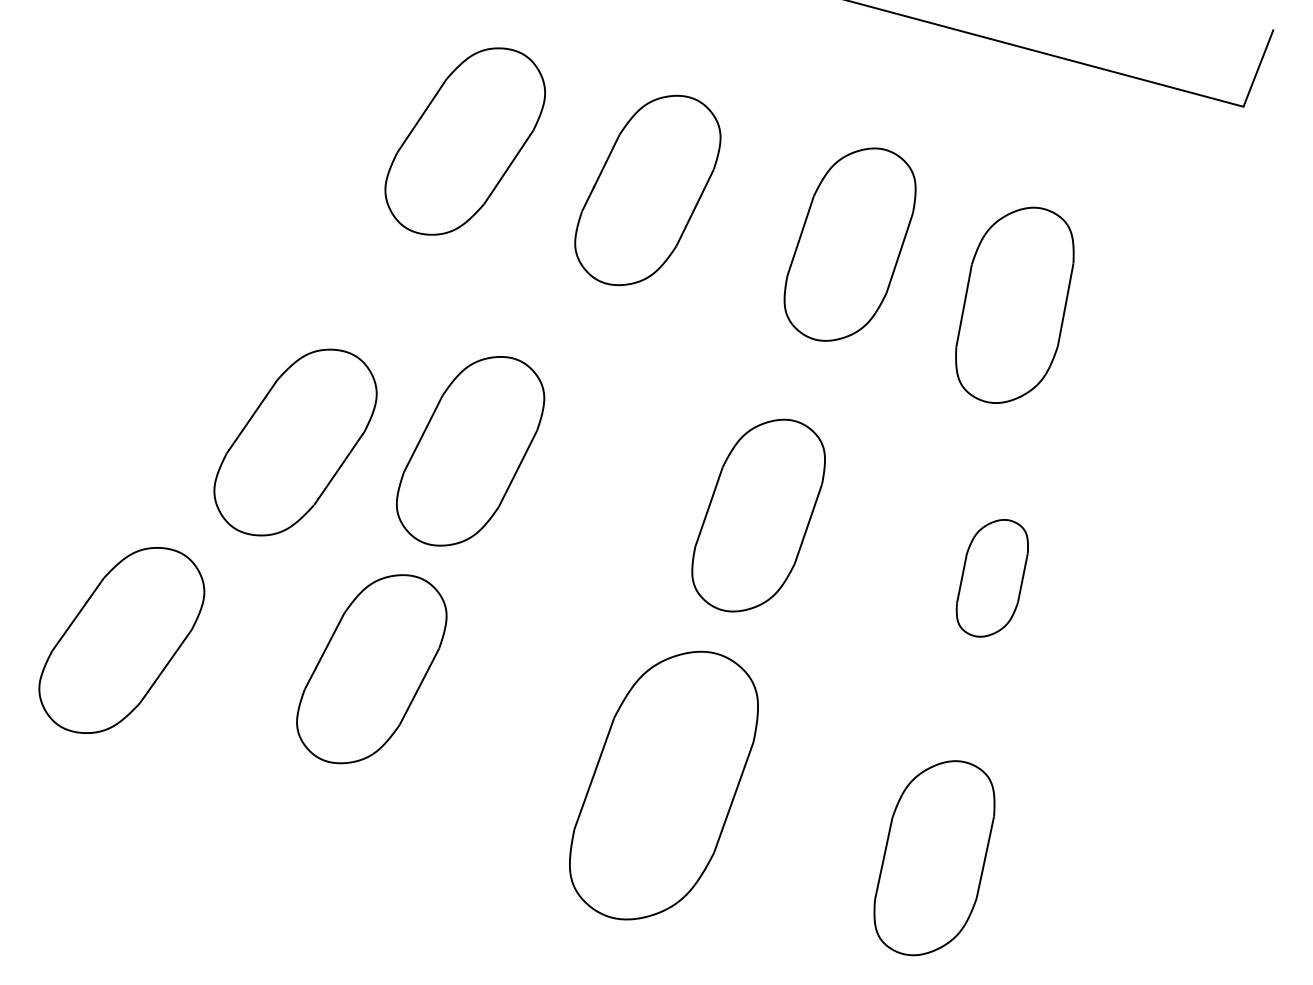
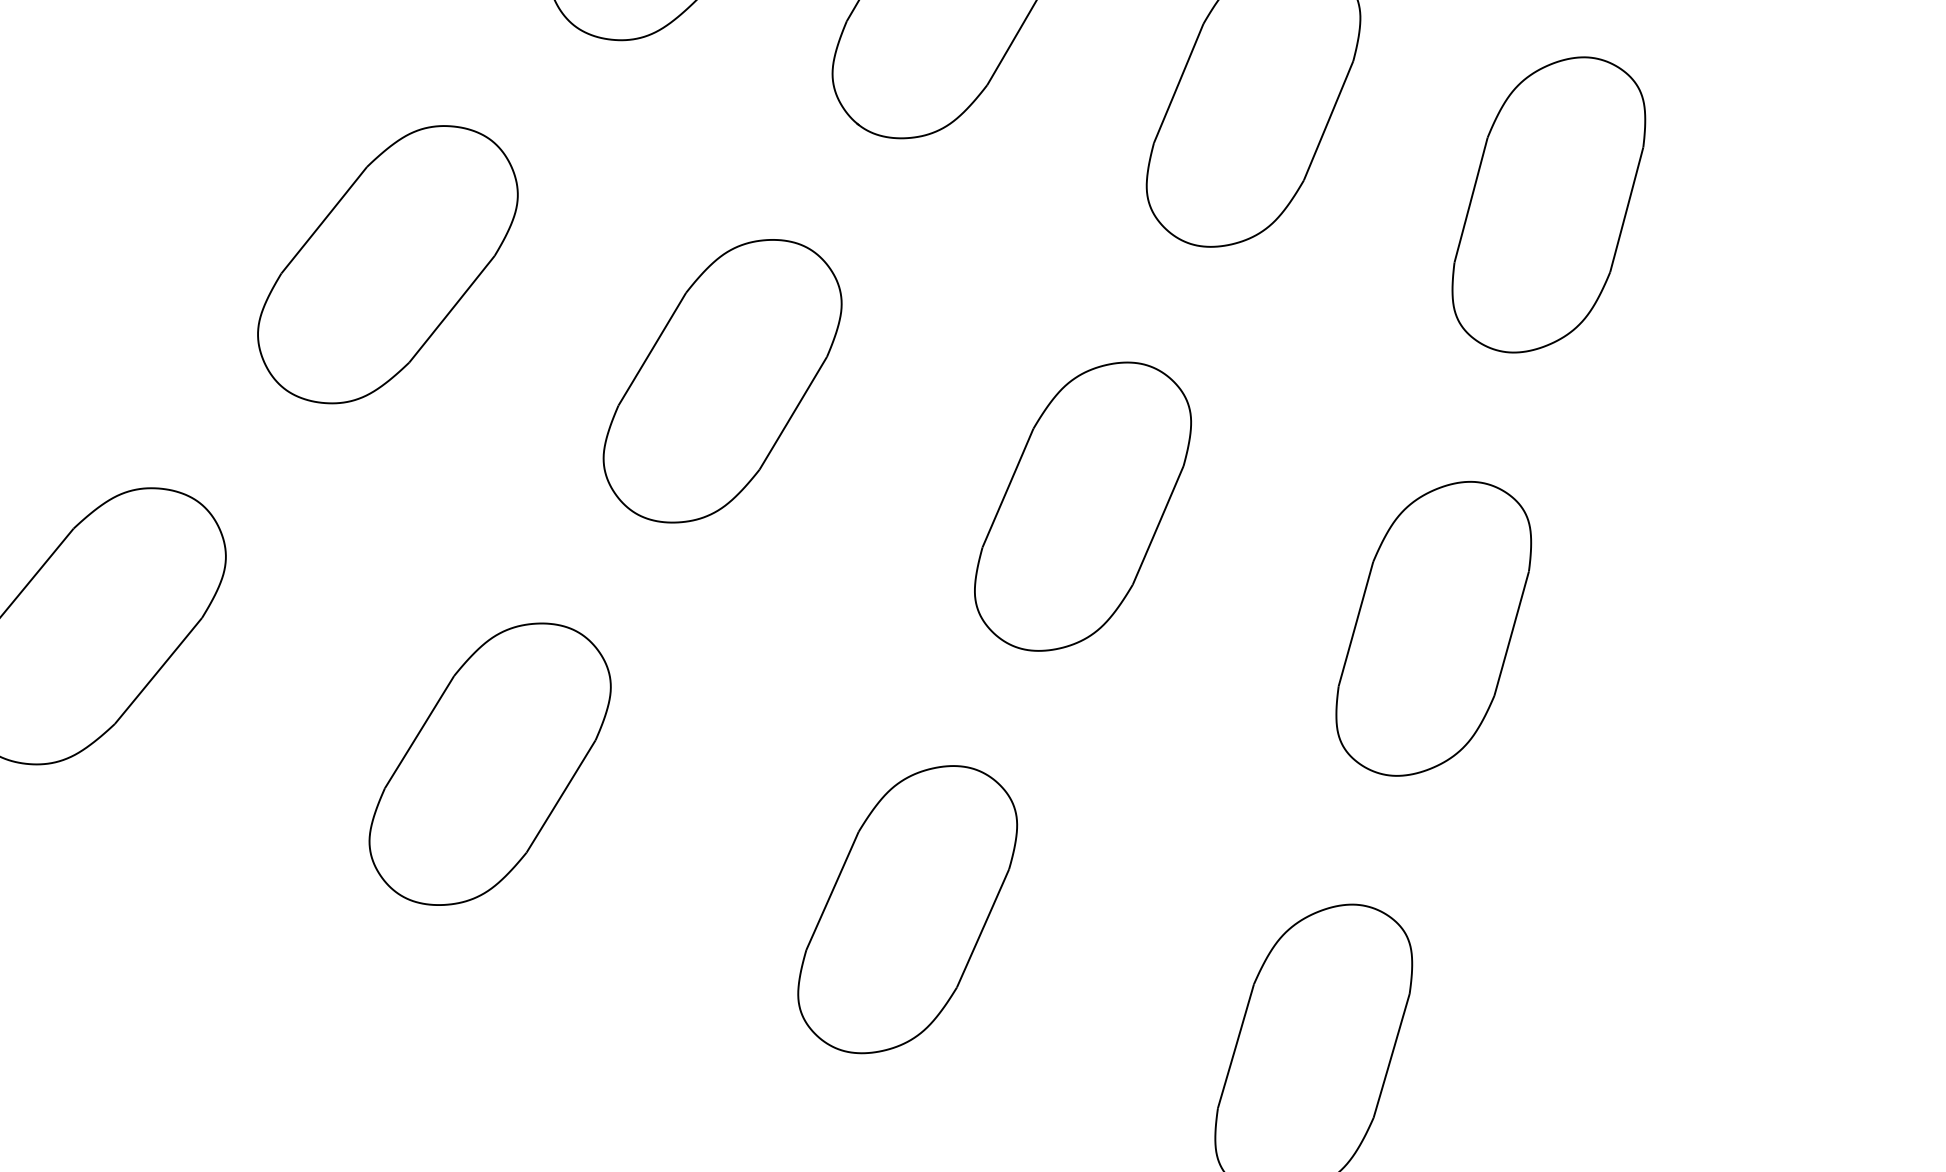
part: (1014, 304) -> (1548, 203), moved
part: (295, 442) -> (387, 264), moved
part: (470, 451) -> (722, 381), moved
part: (992, 578) -> (1434, 629), size x1.67
part: (371, 669) -> (489, 764), moved
part: (663, 785) -> (907, 909), size x0.71

